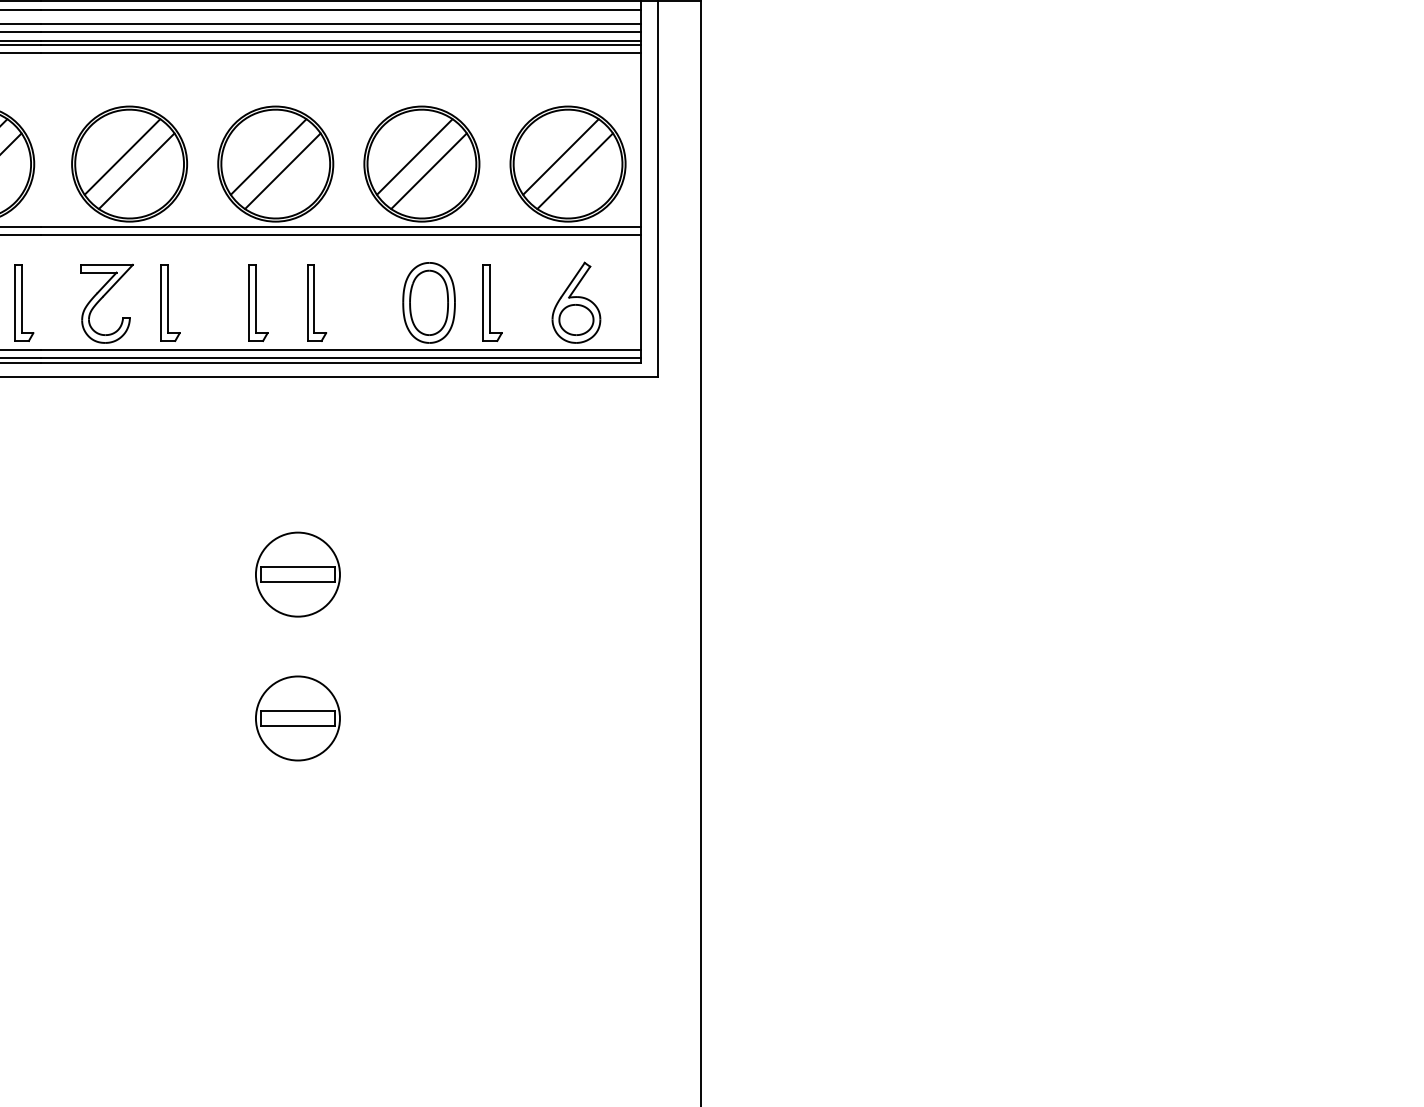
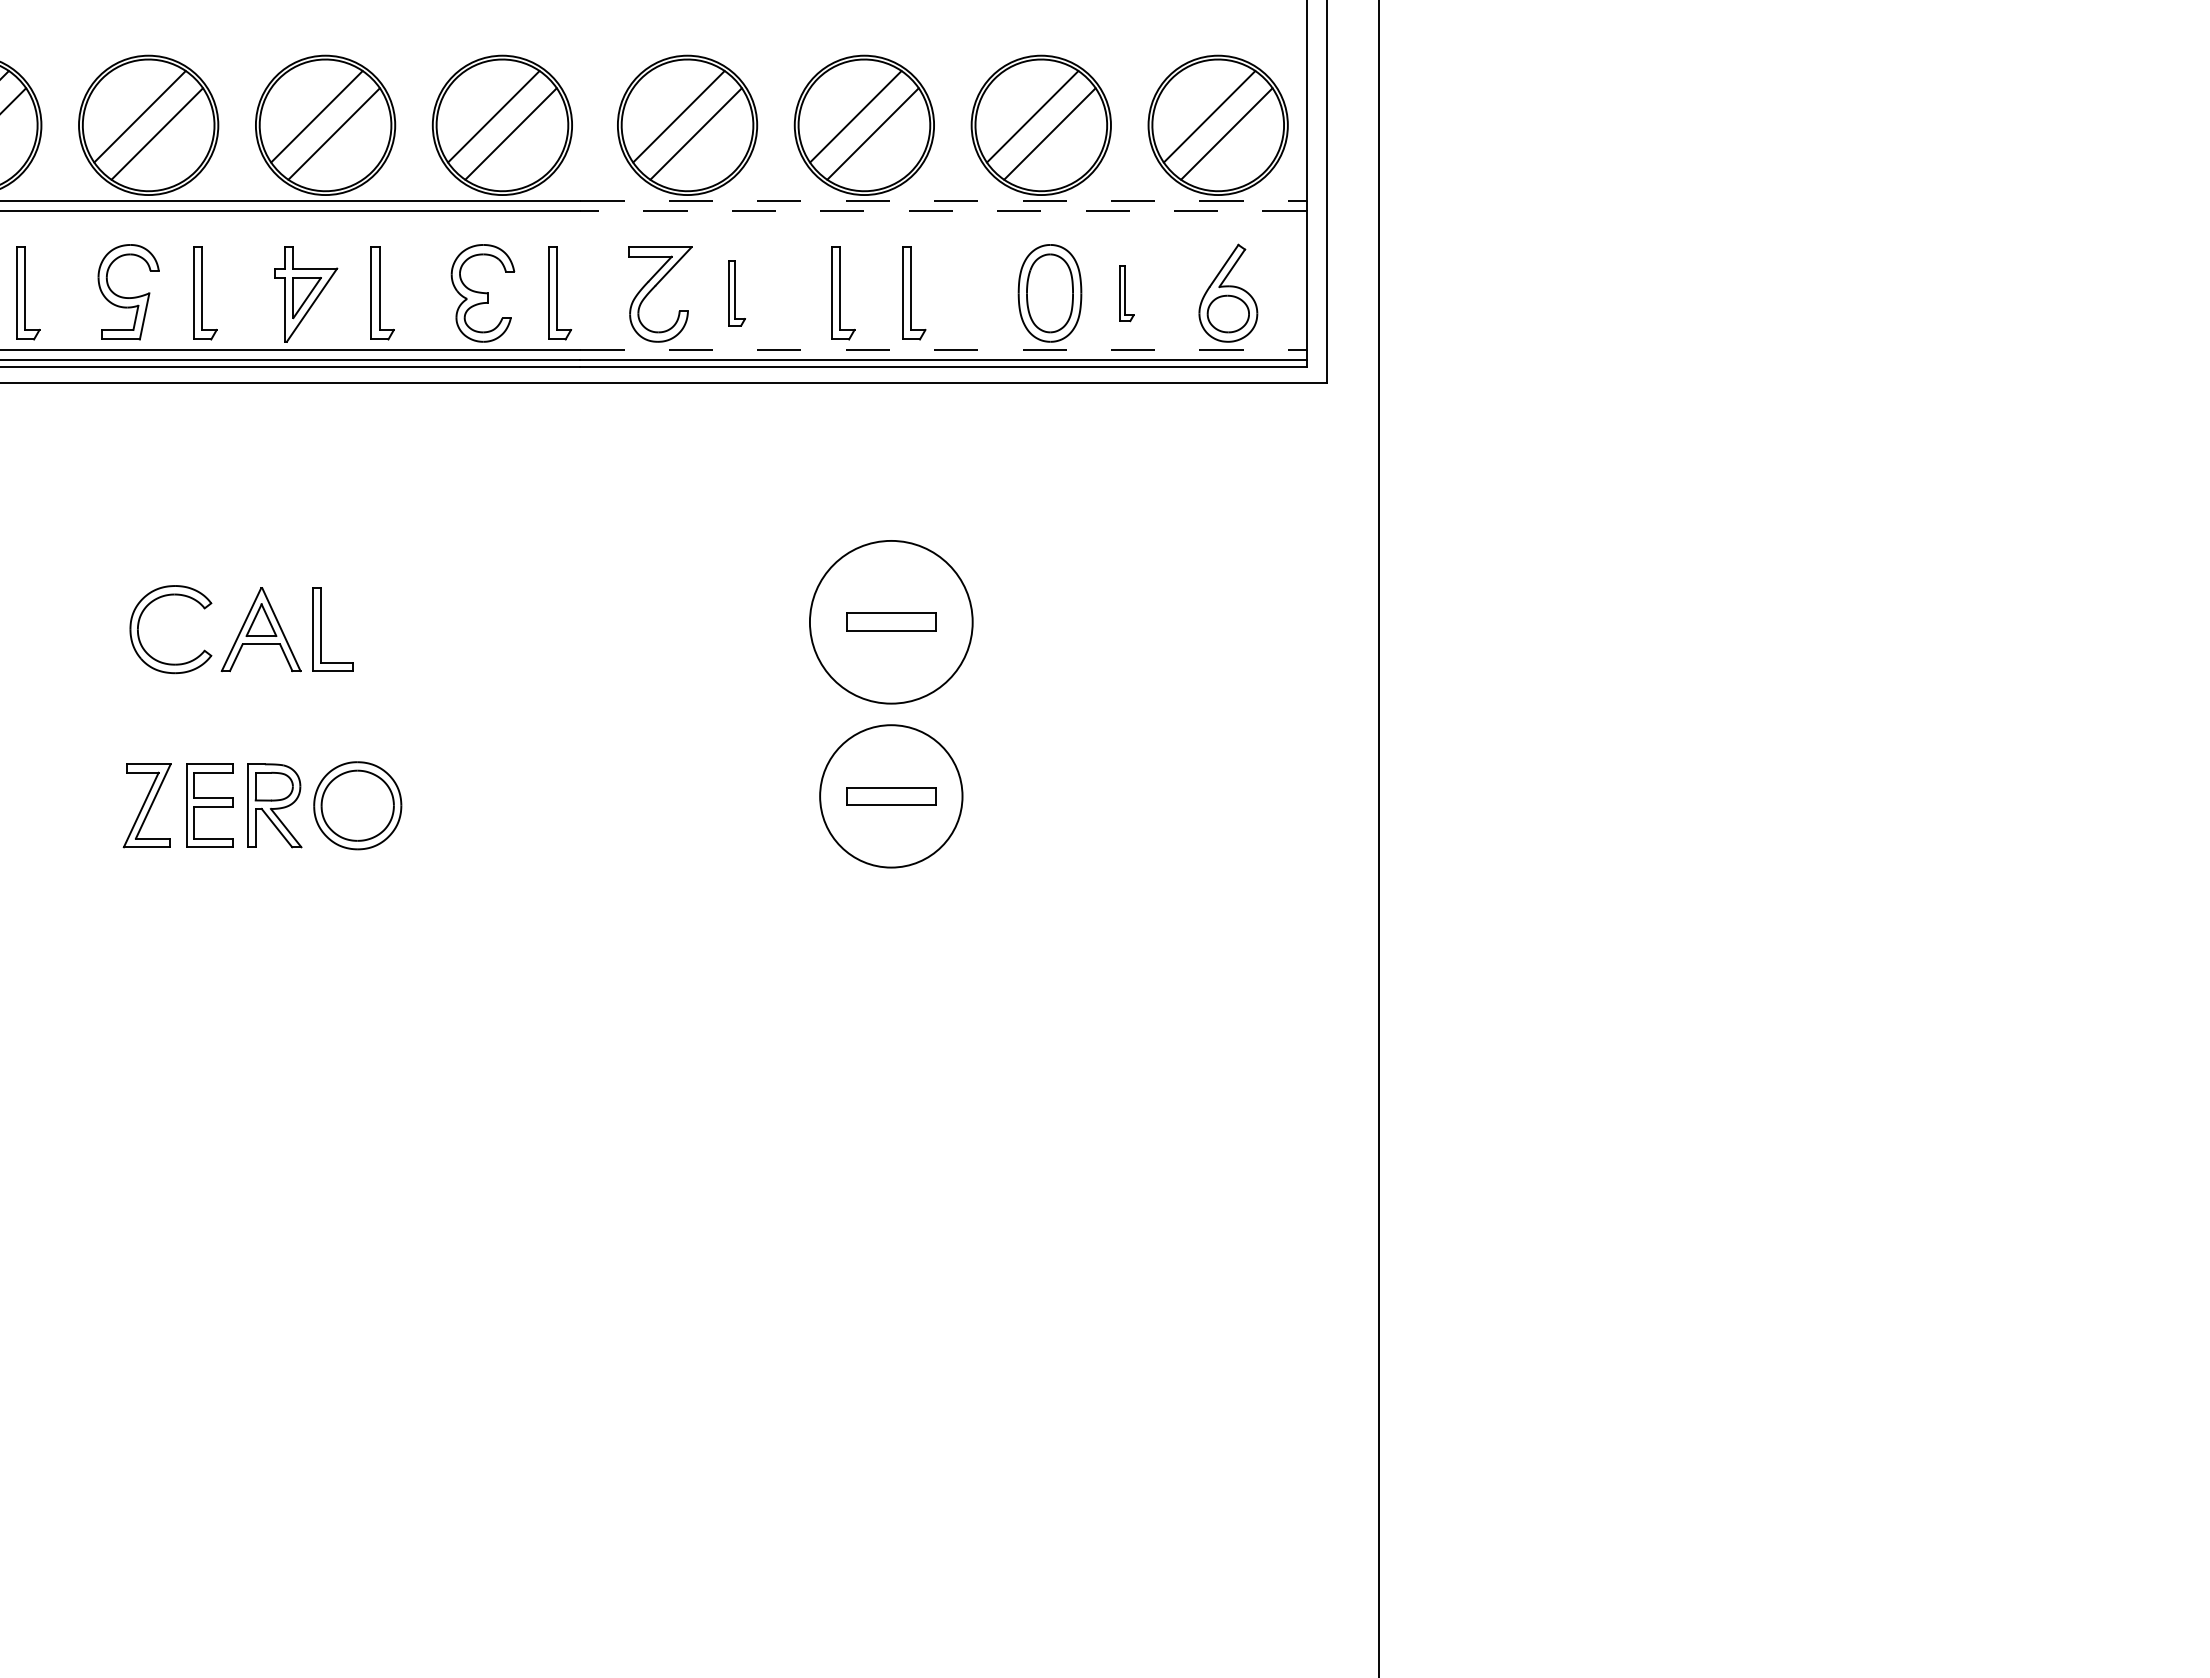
line: (341, 226) -> (943, 200), solid -> dashed
line: (340, 235) -> (942, 211), solid -> dashed
part: (170, 303) -> (737, 293), size x0.7
part: (492, 303) -> (1126, 293), size x0.6
line: (341, 350) -> (943, 350), solid -> dashed
circle: (298, 574) -> (891, 622), size x1.6
circle: (298, 718) -> (891, 796), size x1.4

